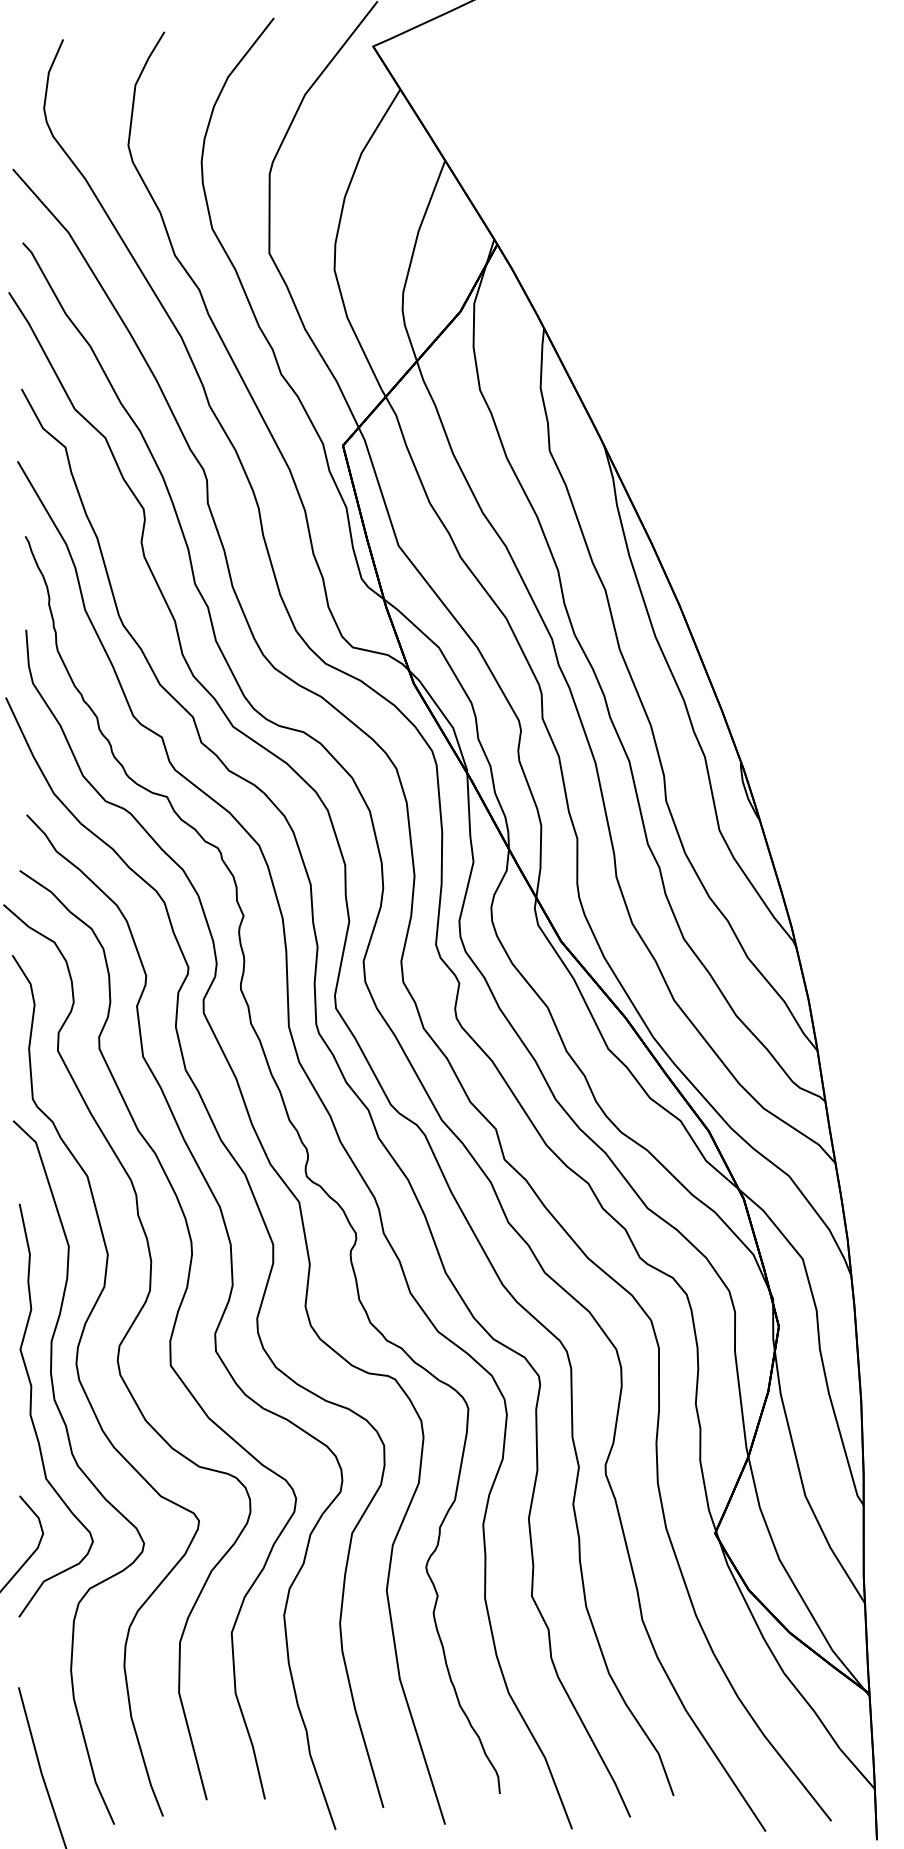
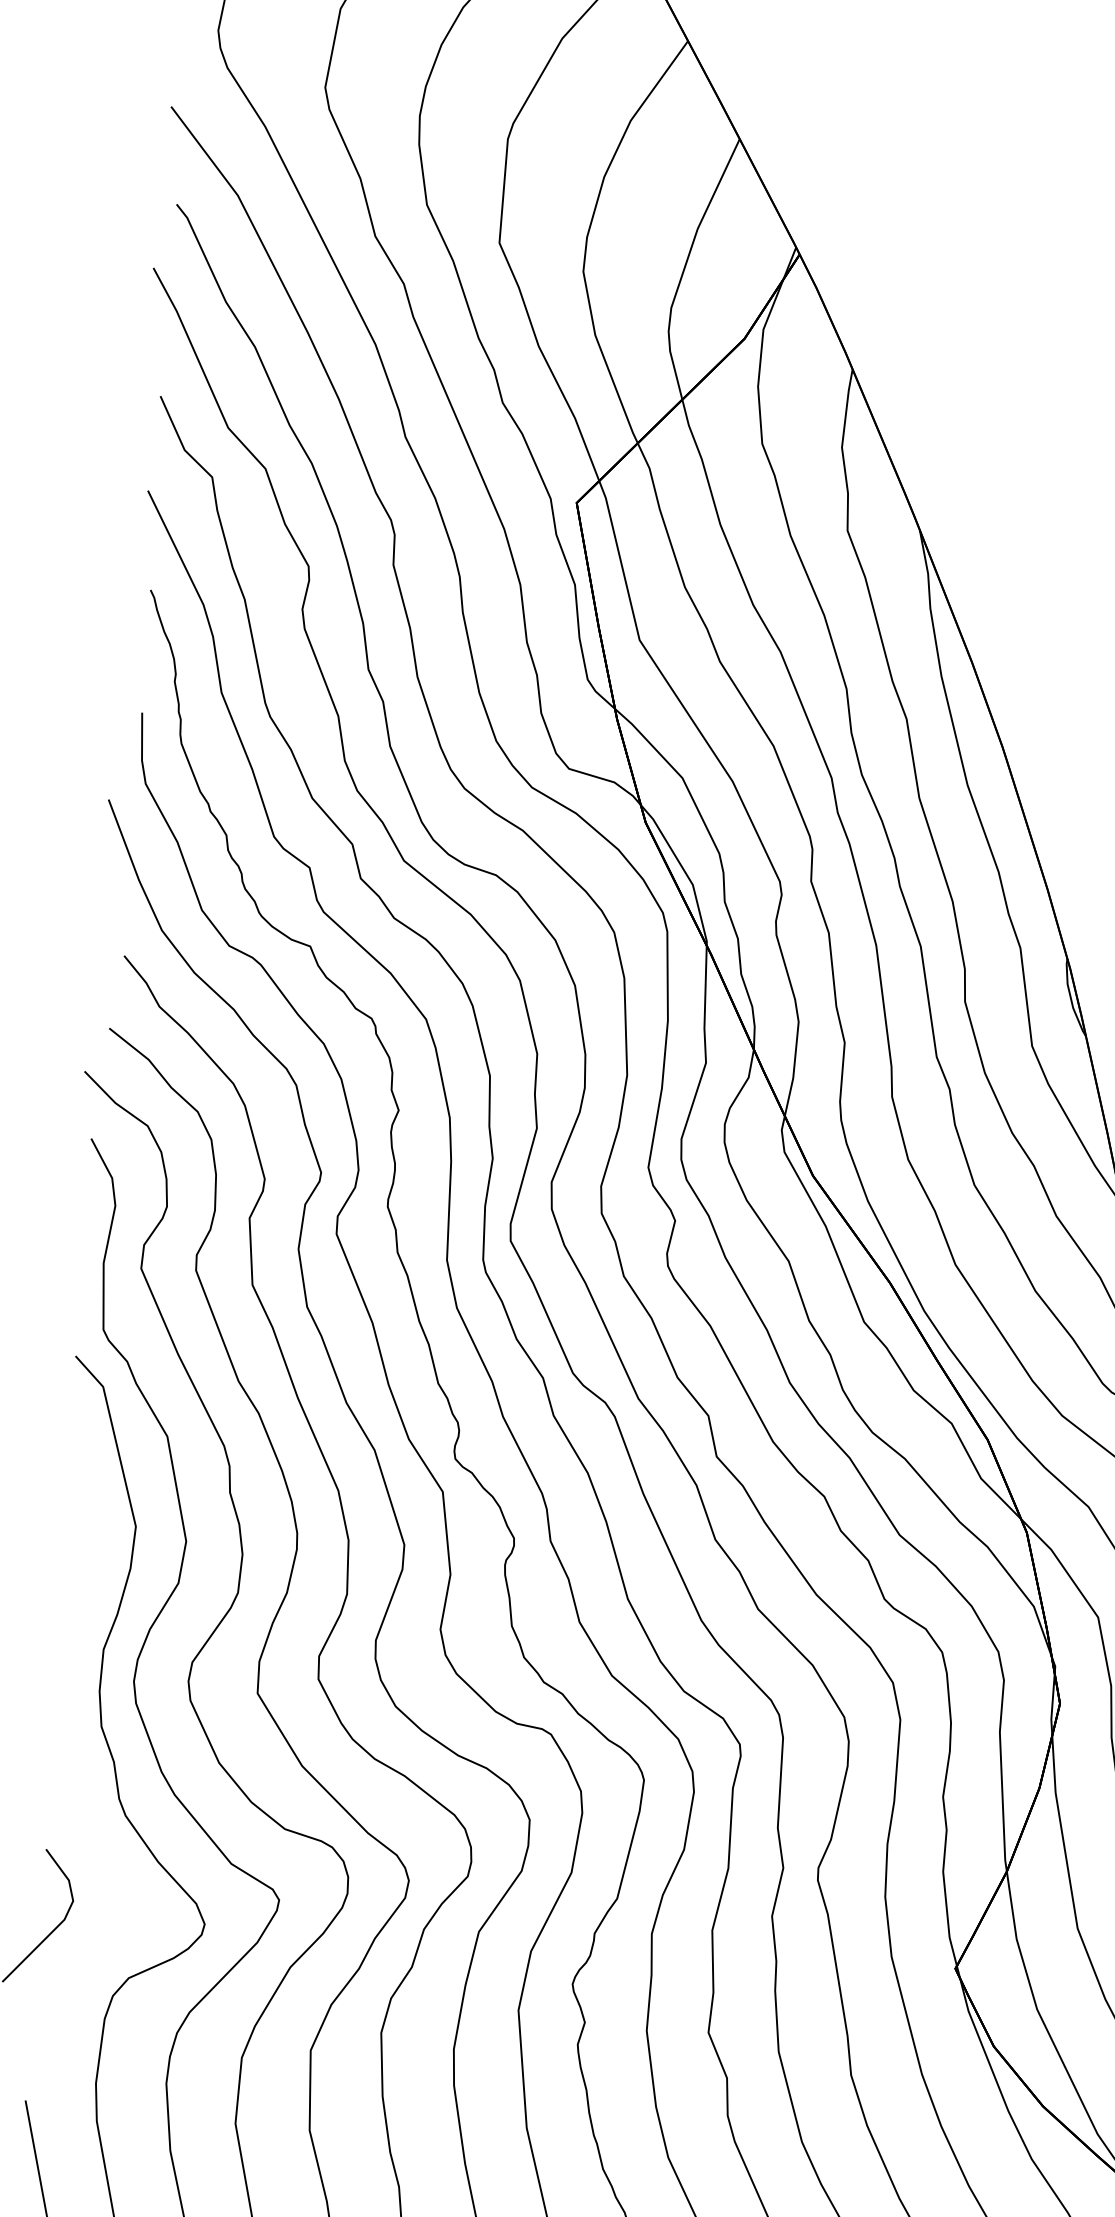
curve: (31, 1410) -> (70, 1738), removed

